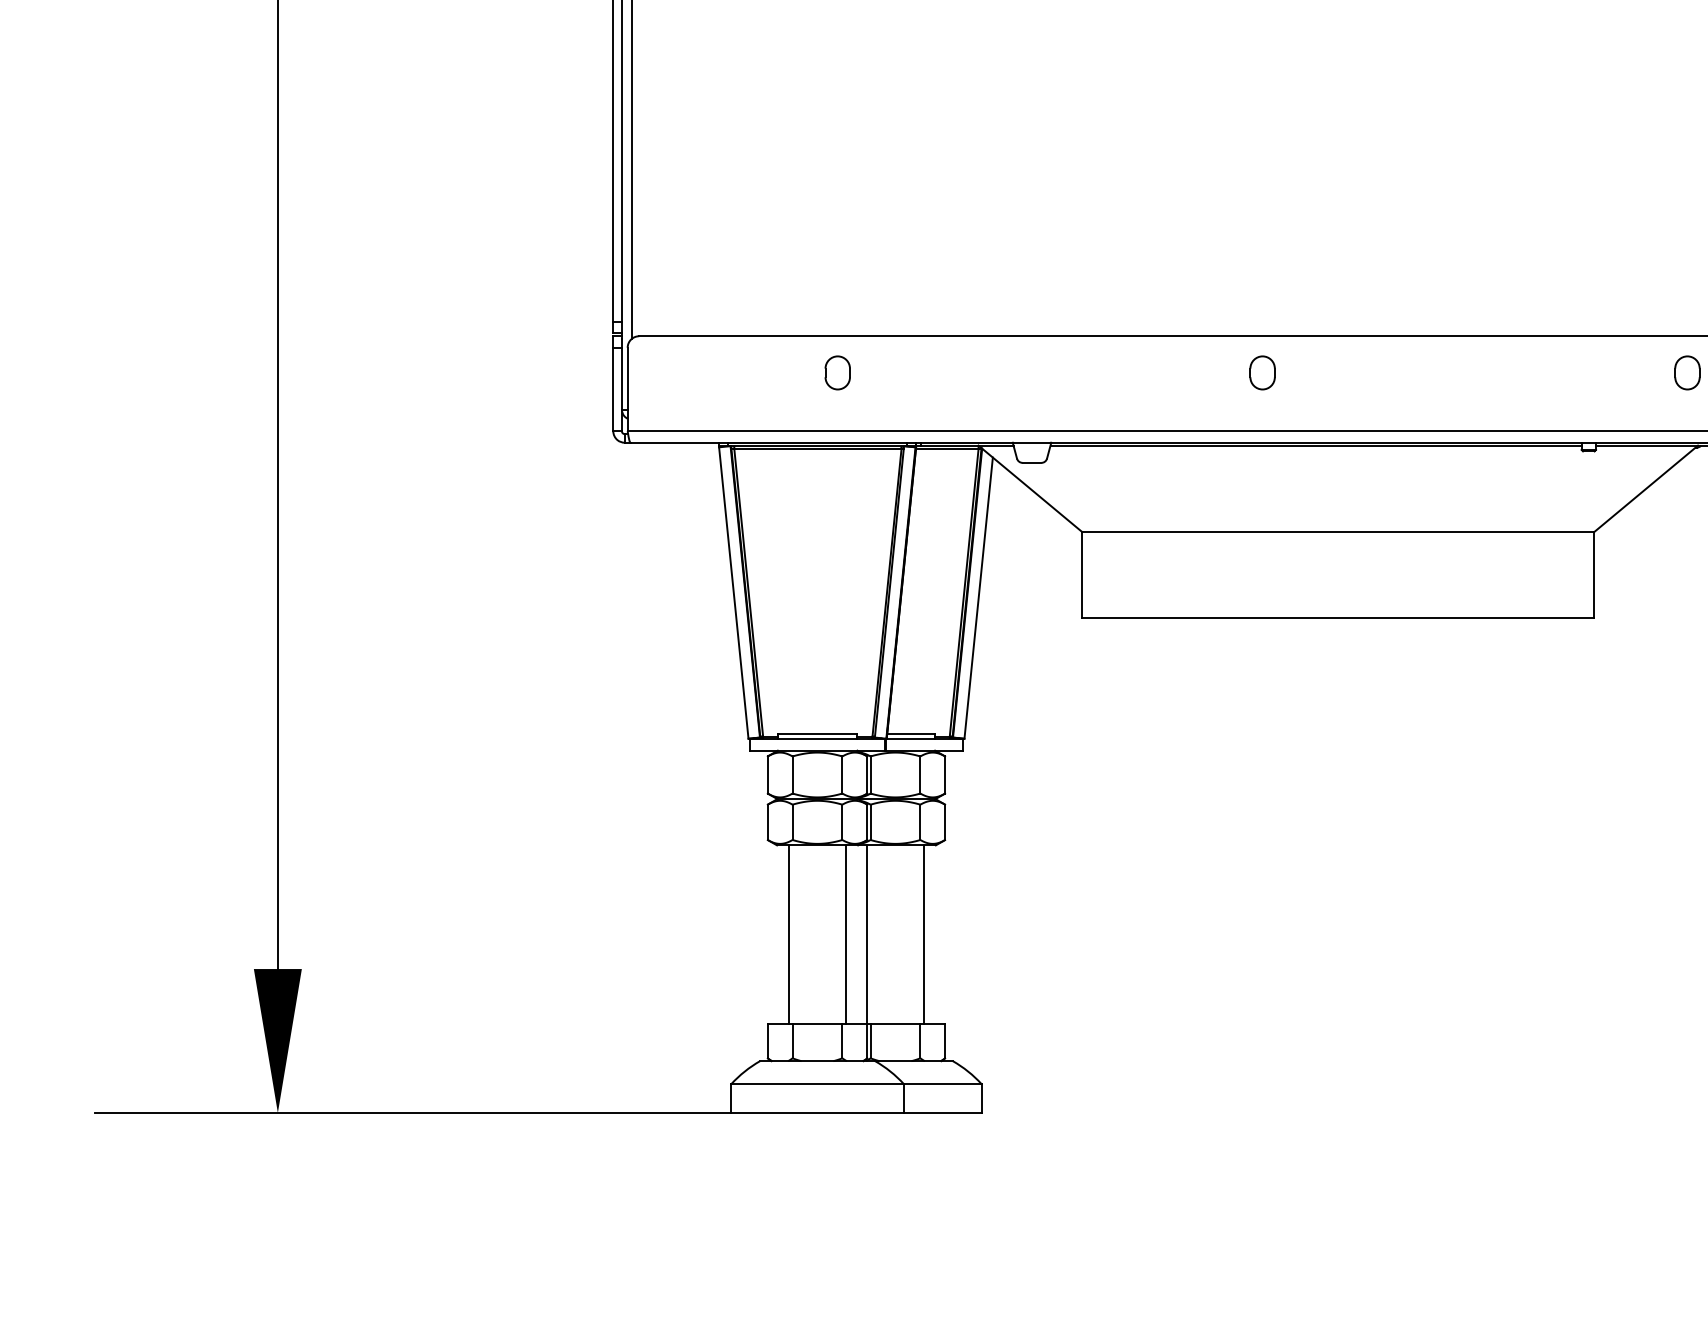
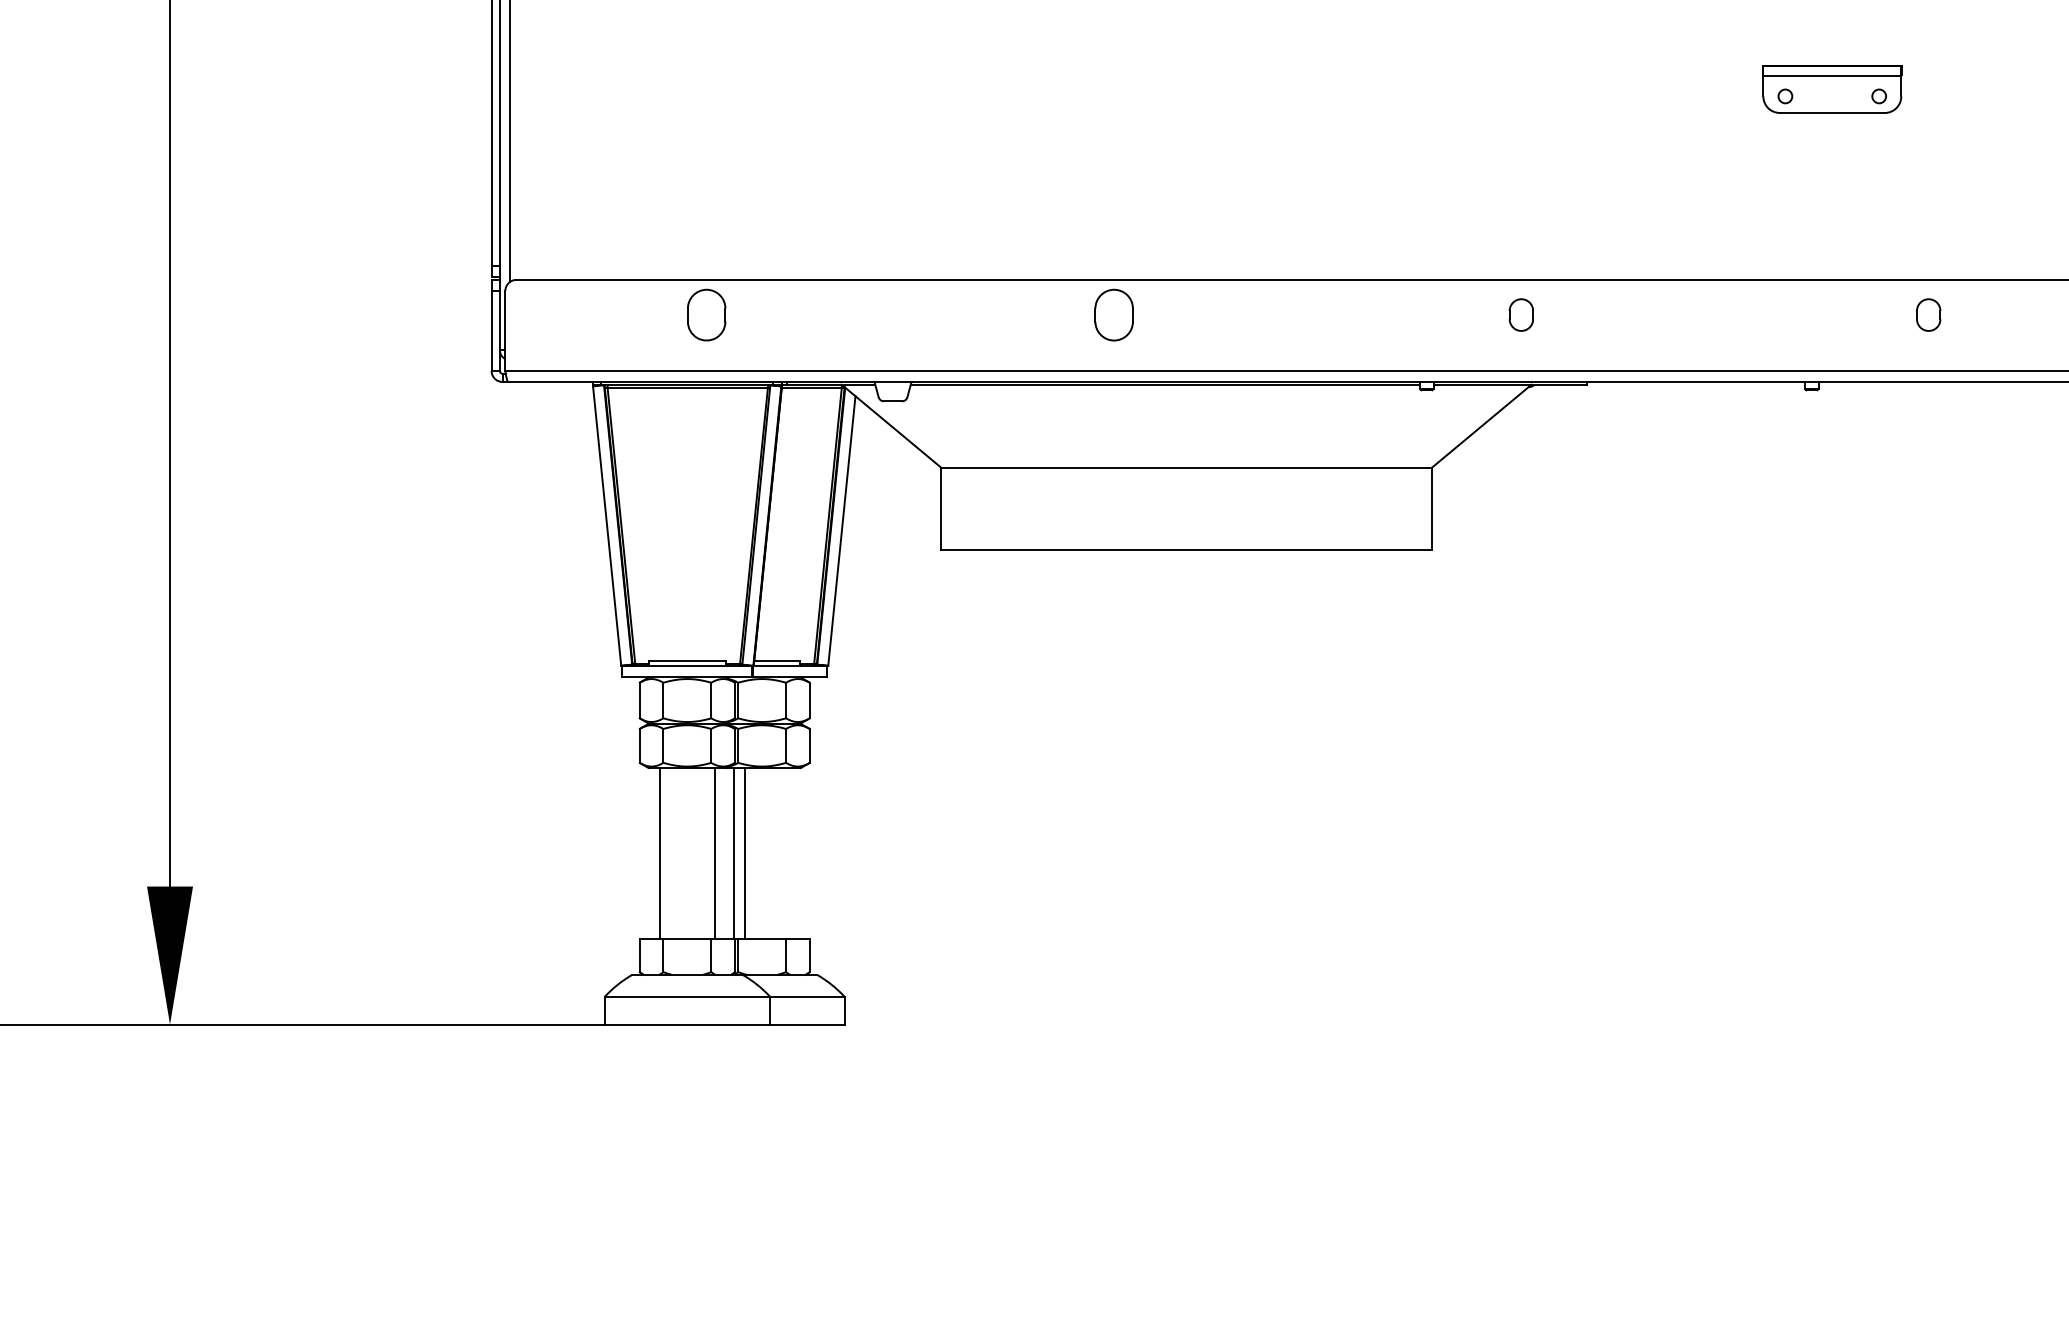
part: (837, 372) -> (706, 314), size x1.6
part: (1261, 372) -> (1113, 314), size x1.6
line: (924, 934) -> (744, 853), moved

